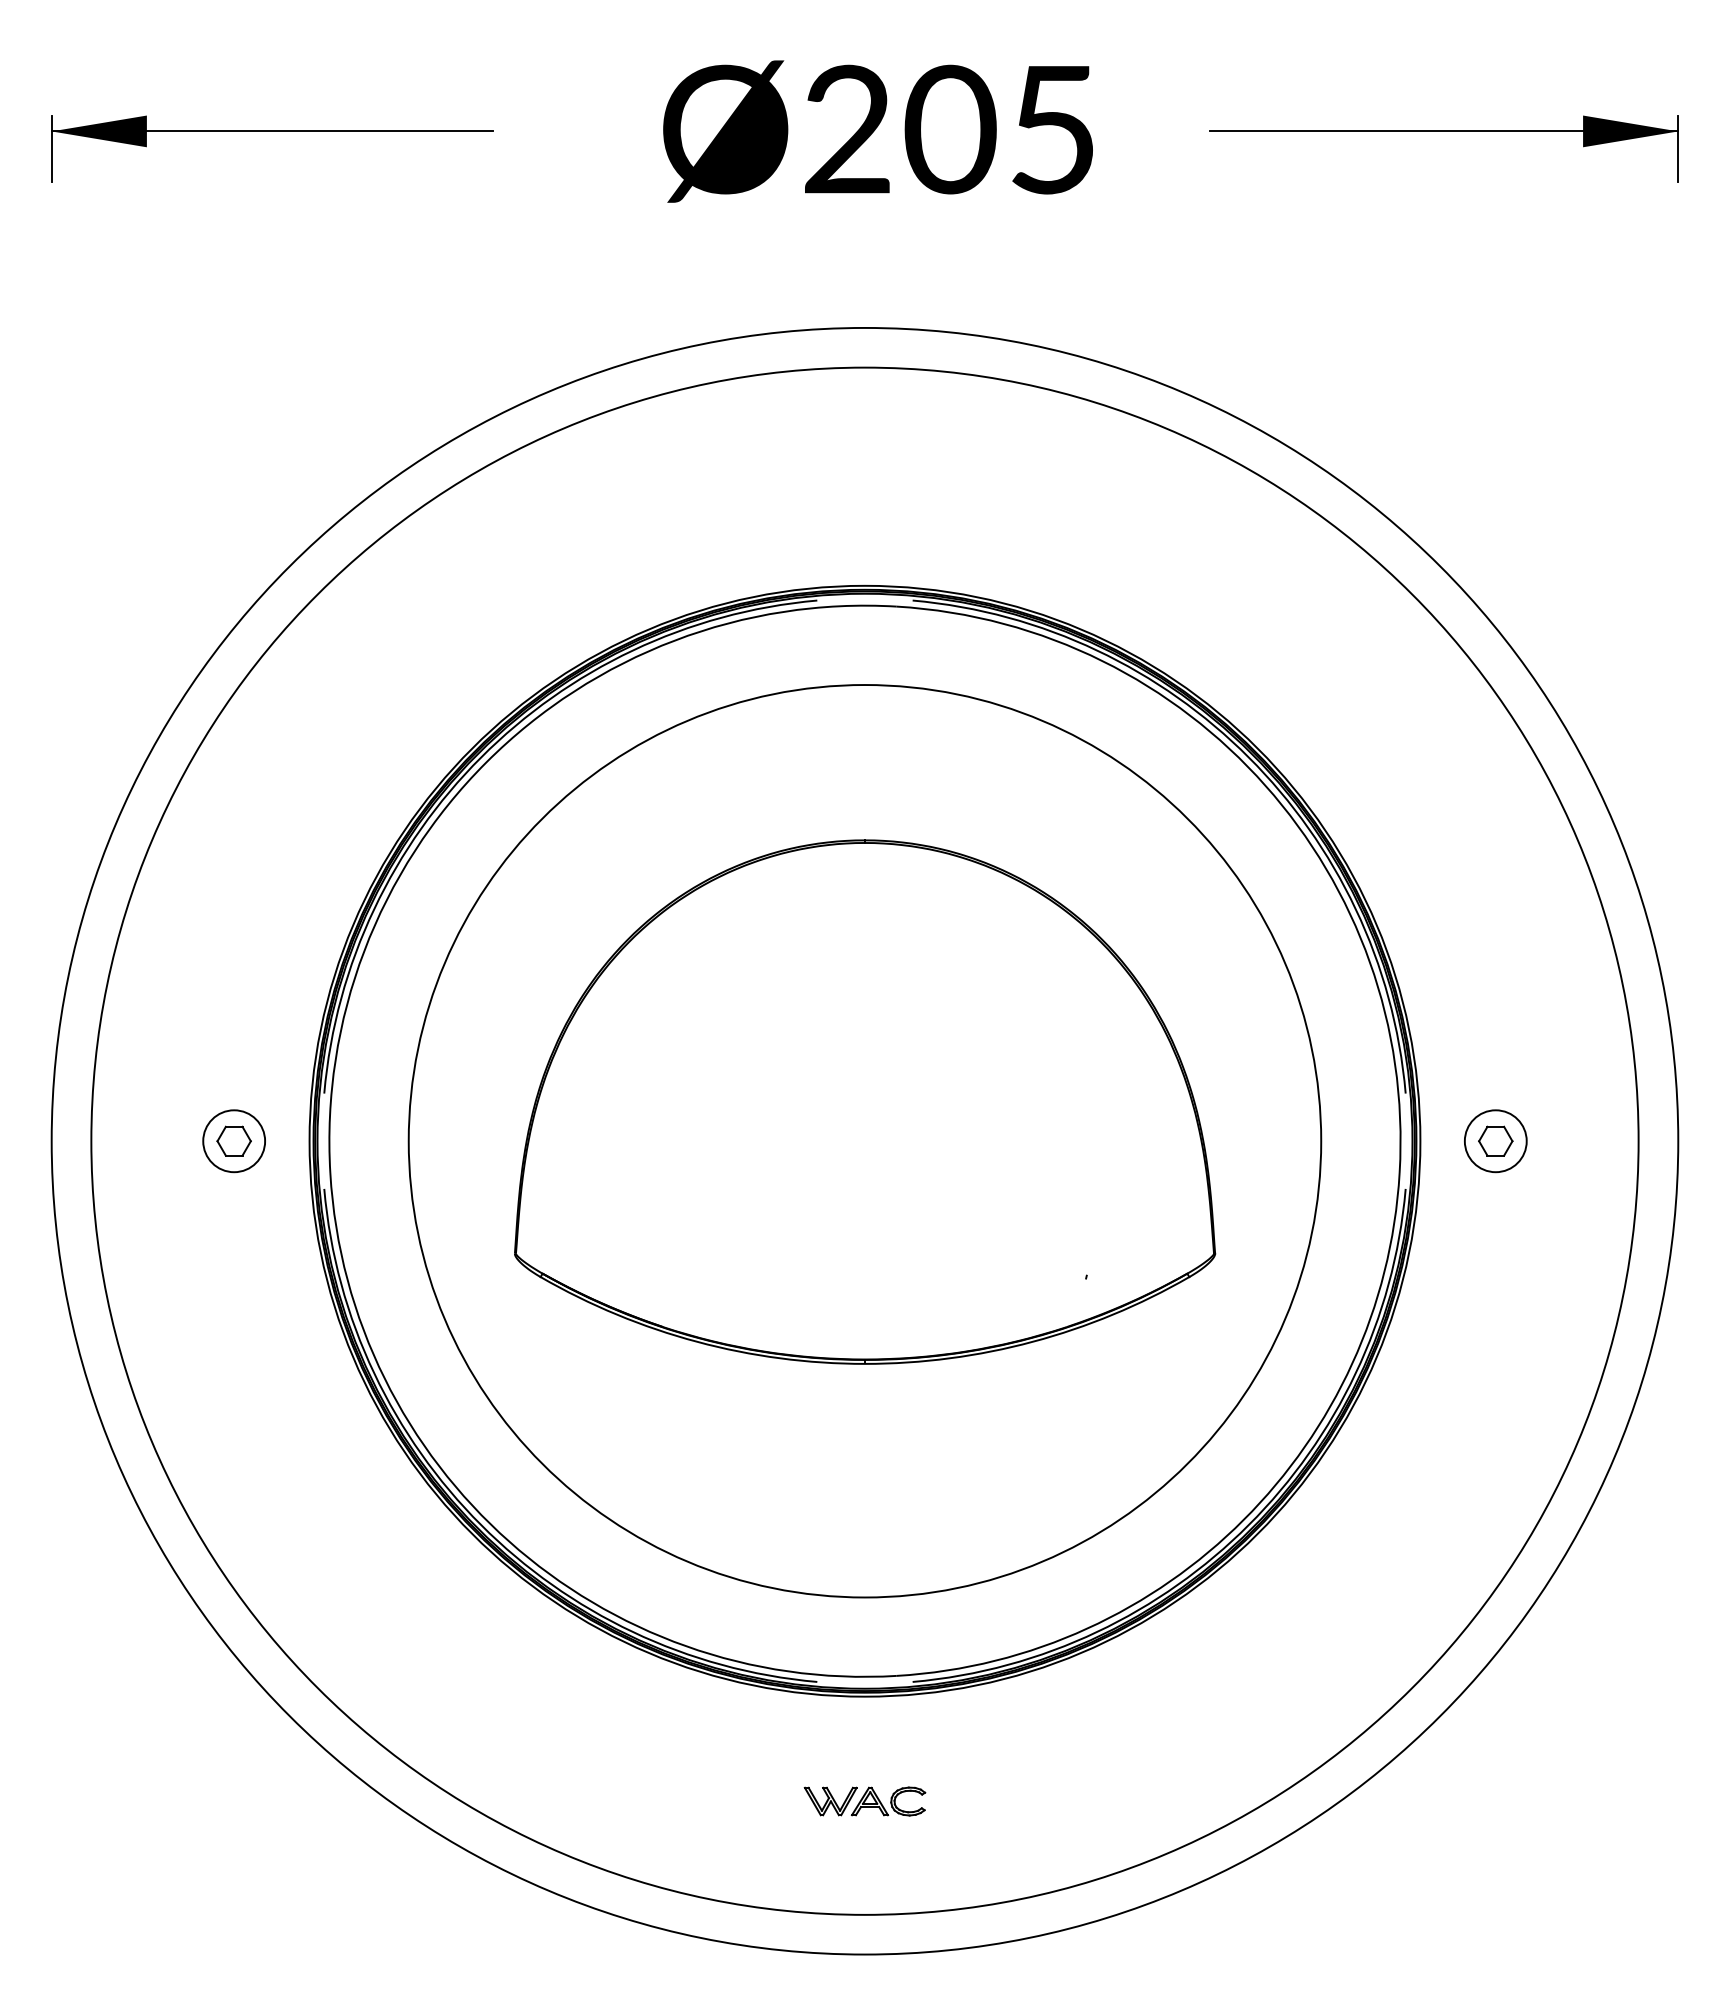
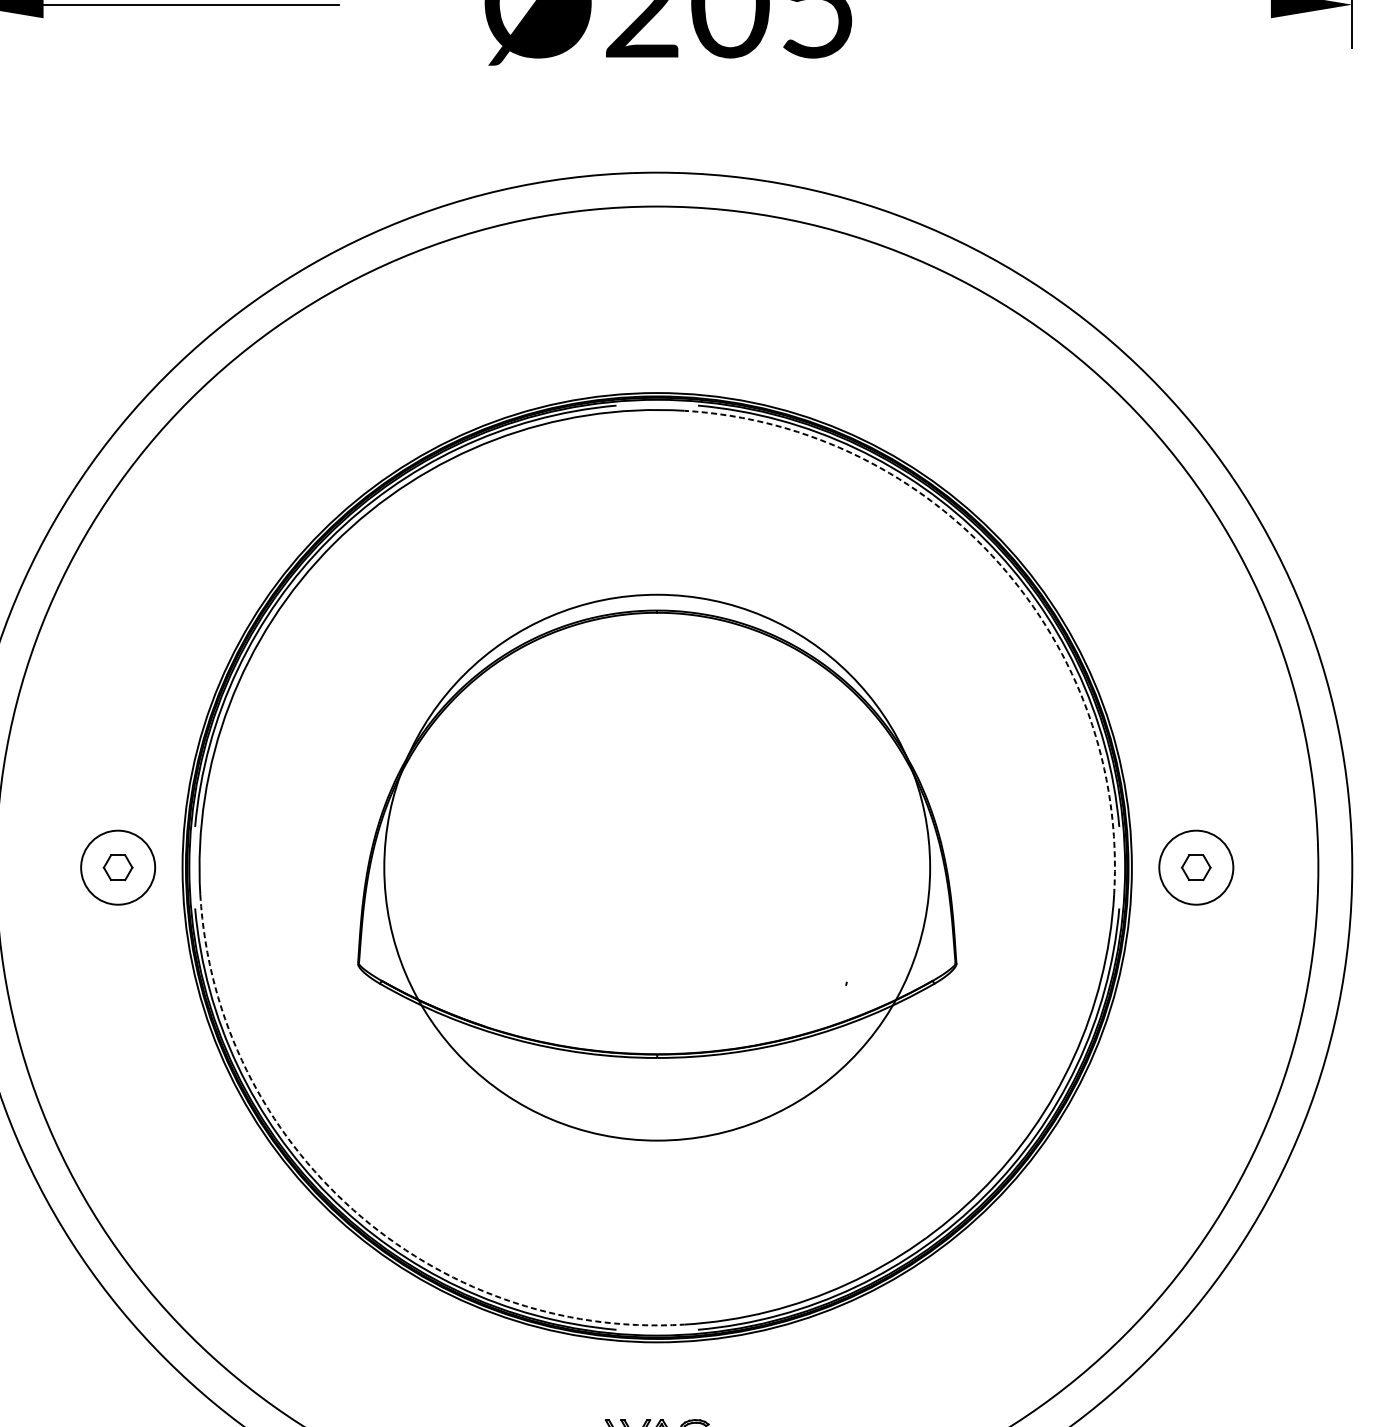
line: (1444, 131) -> (1152, 4), removed
arc: (1265, 785) -> (999, 563), solid -> dashed
circle: (234, 1141) -> (118, 867), size x1.4
circle: (864, 1141) -> (656, 867), size x0.7
circle: (1495, 1141) -> (1196, 867), size x1.4
arc: (509, 1541) -> (353, 1209), solid -> dashed

